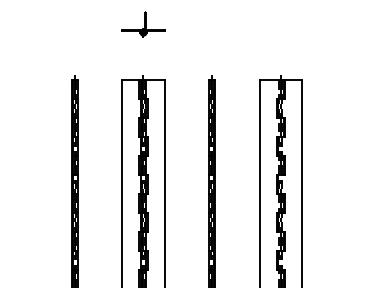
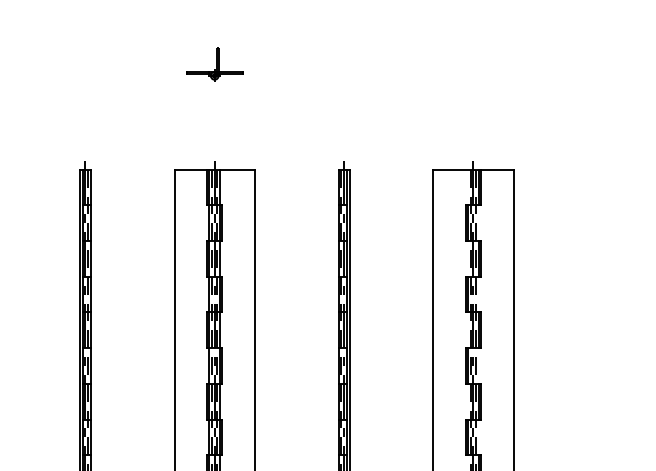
part: (143, 24) -> (214, 64), size x0.7

